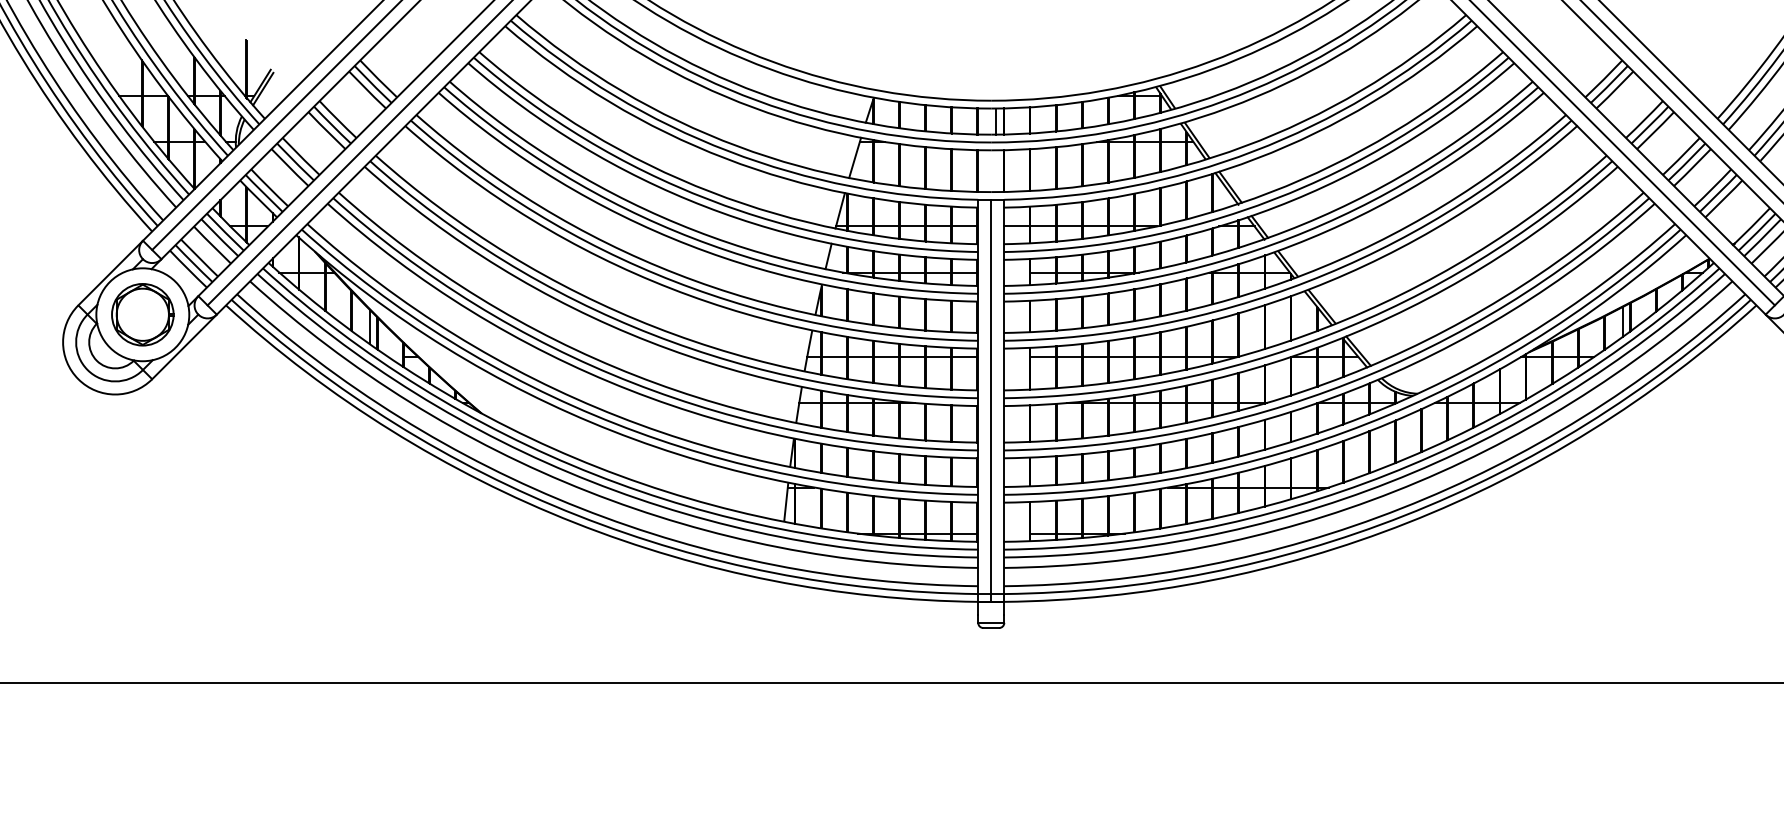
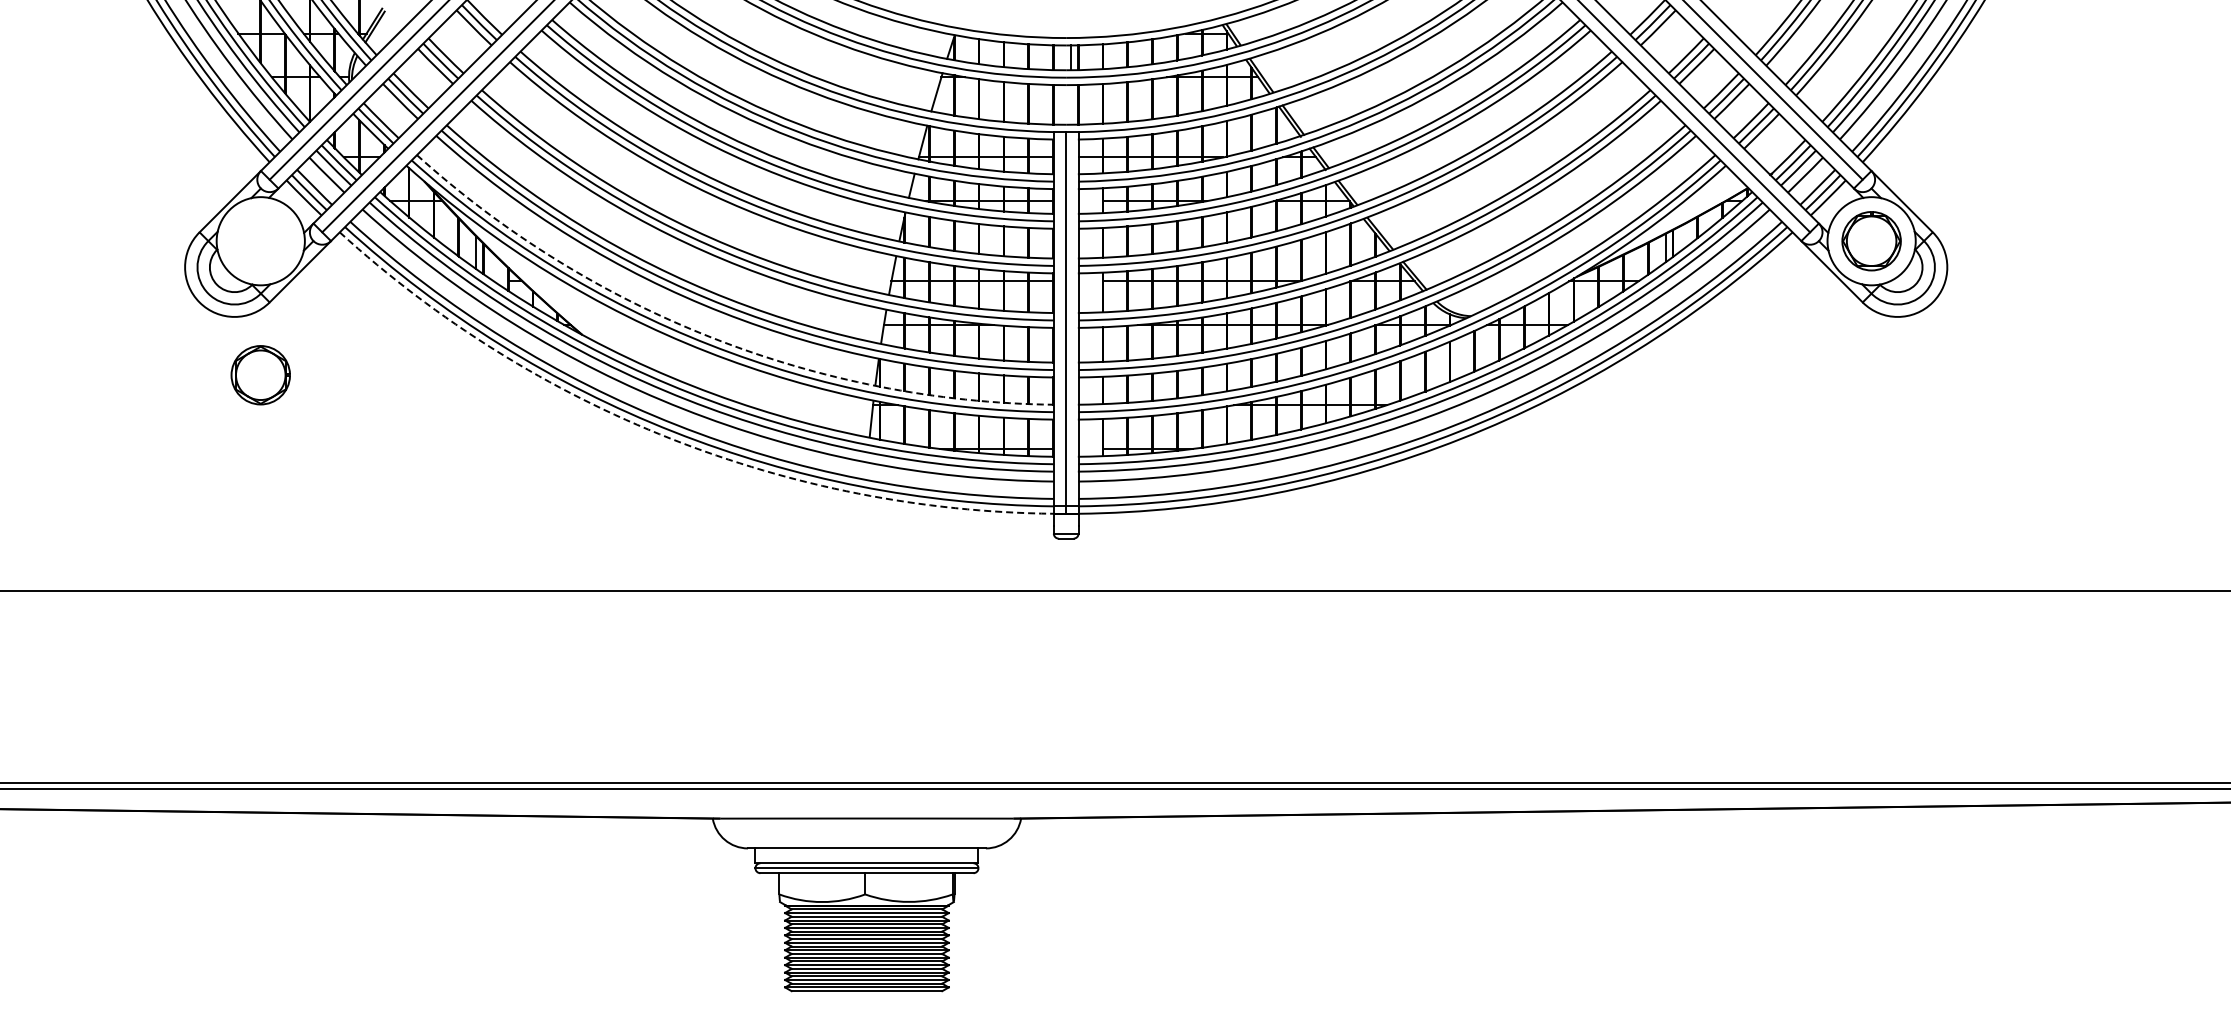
part: (142, 315) -> (260, 375), moved
arc: (618, 416) -> (712, 337), solid -> dashed
arc: (574, 522) -> (670, 438), solid -> dashed

